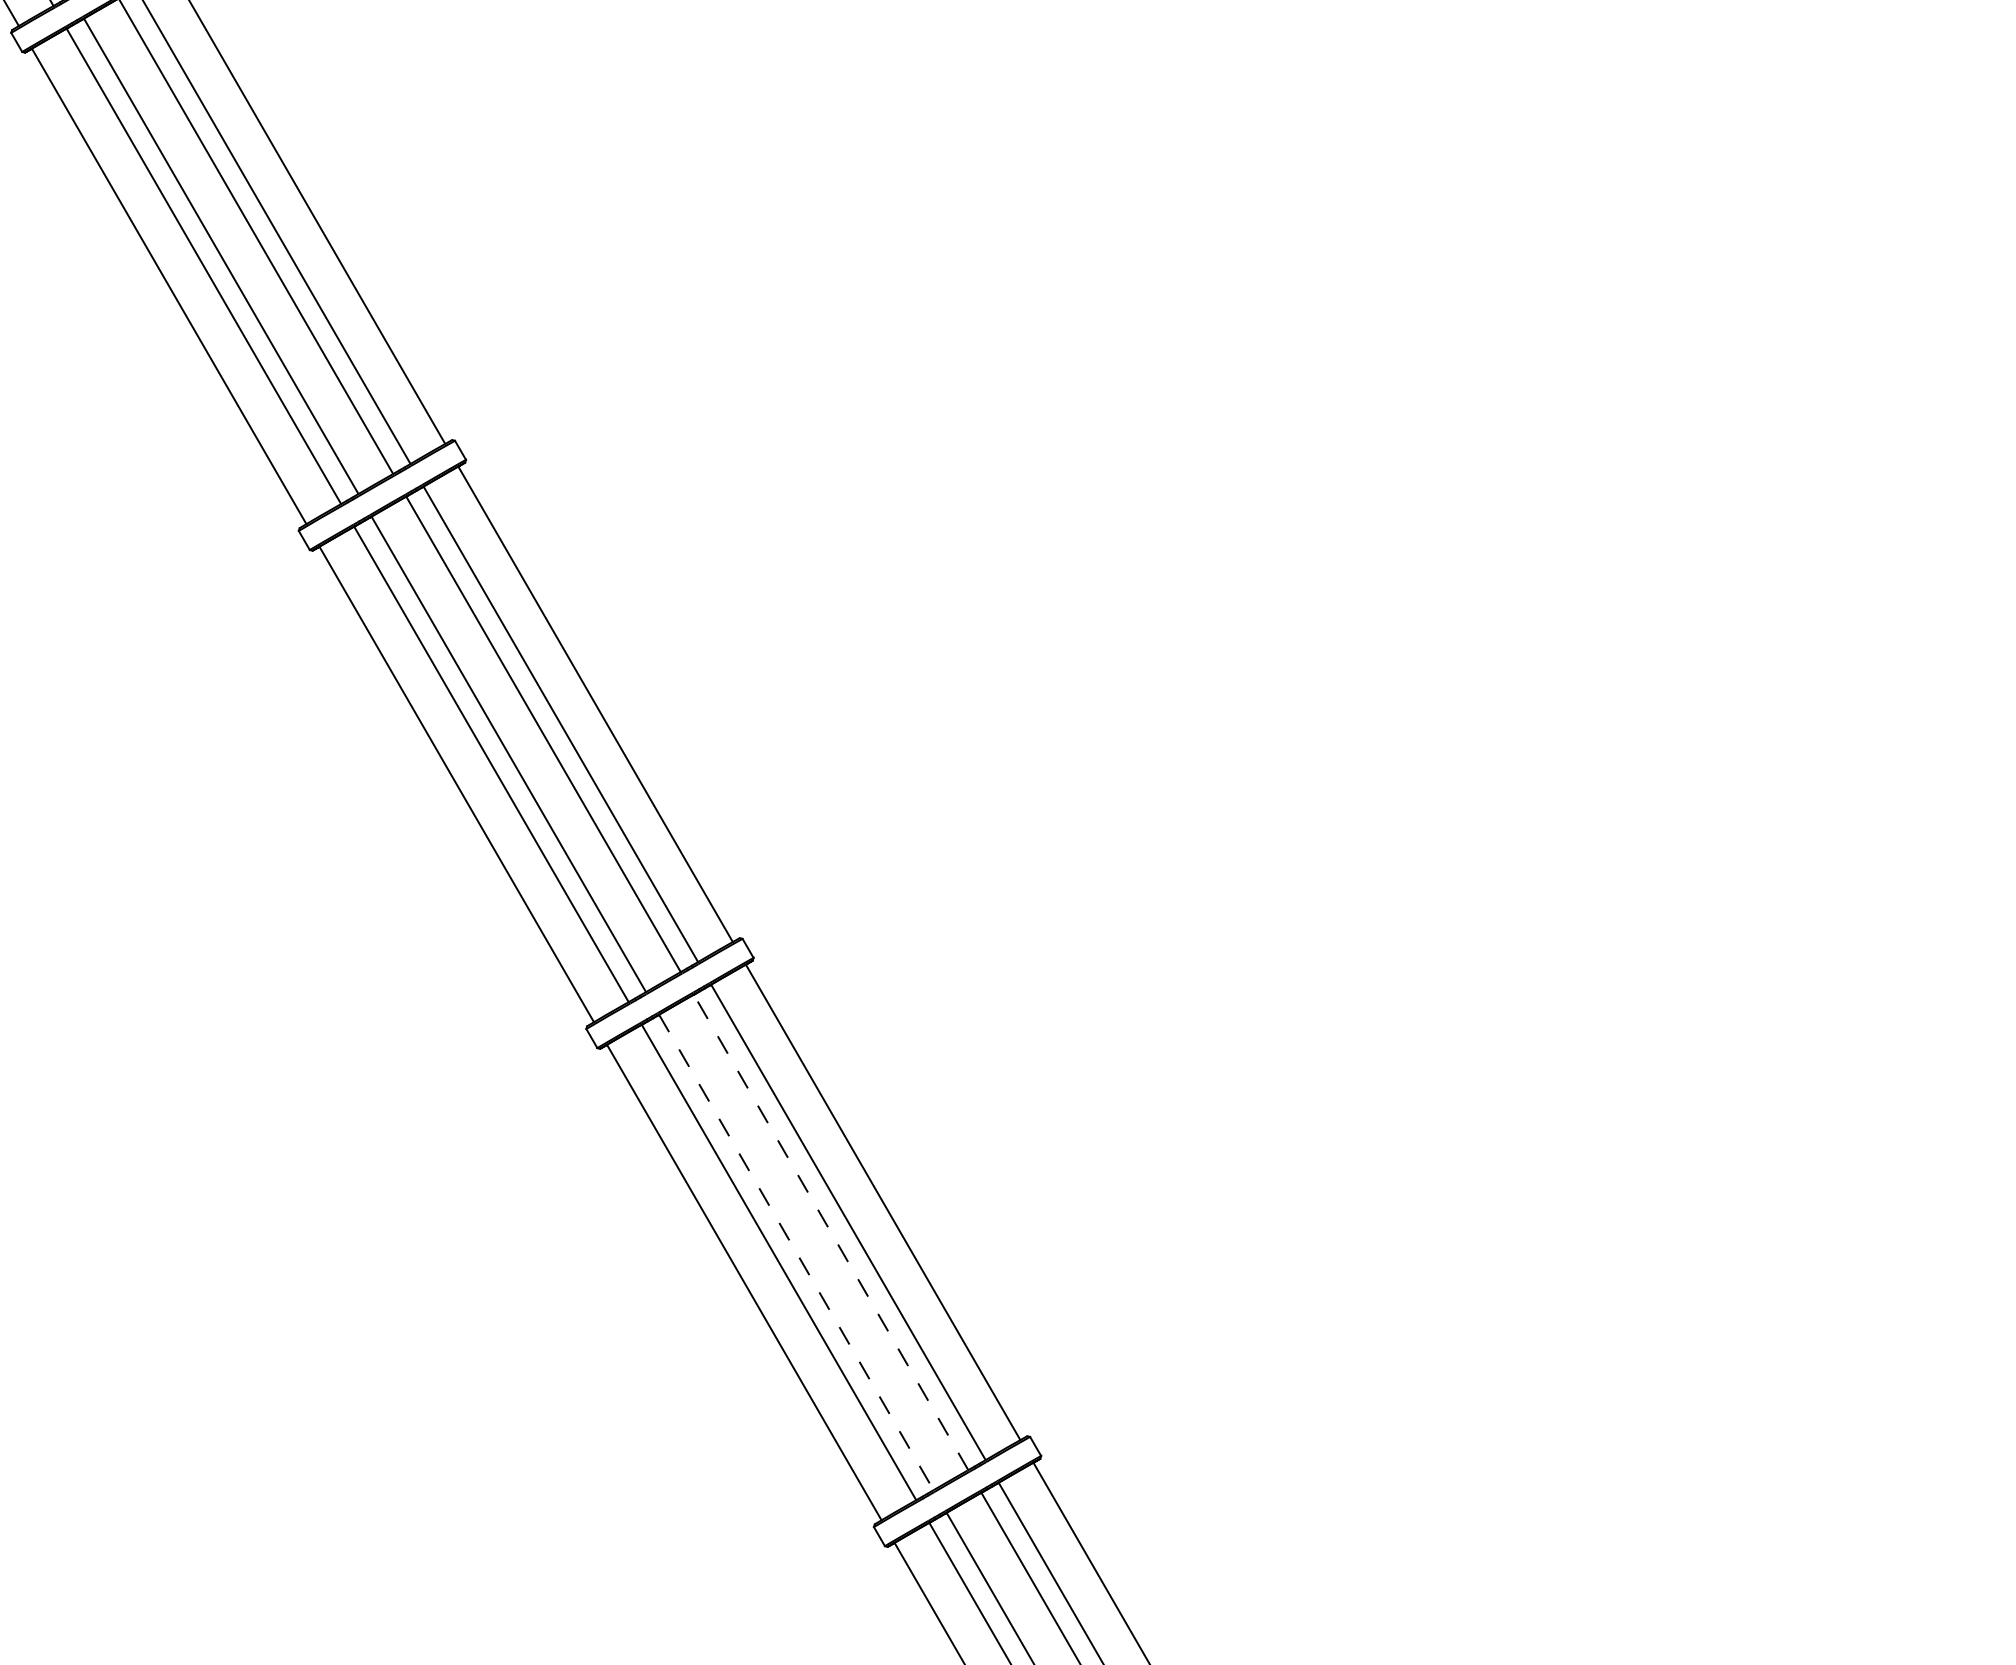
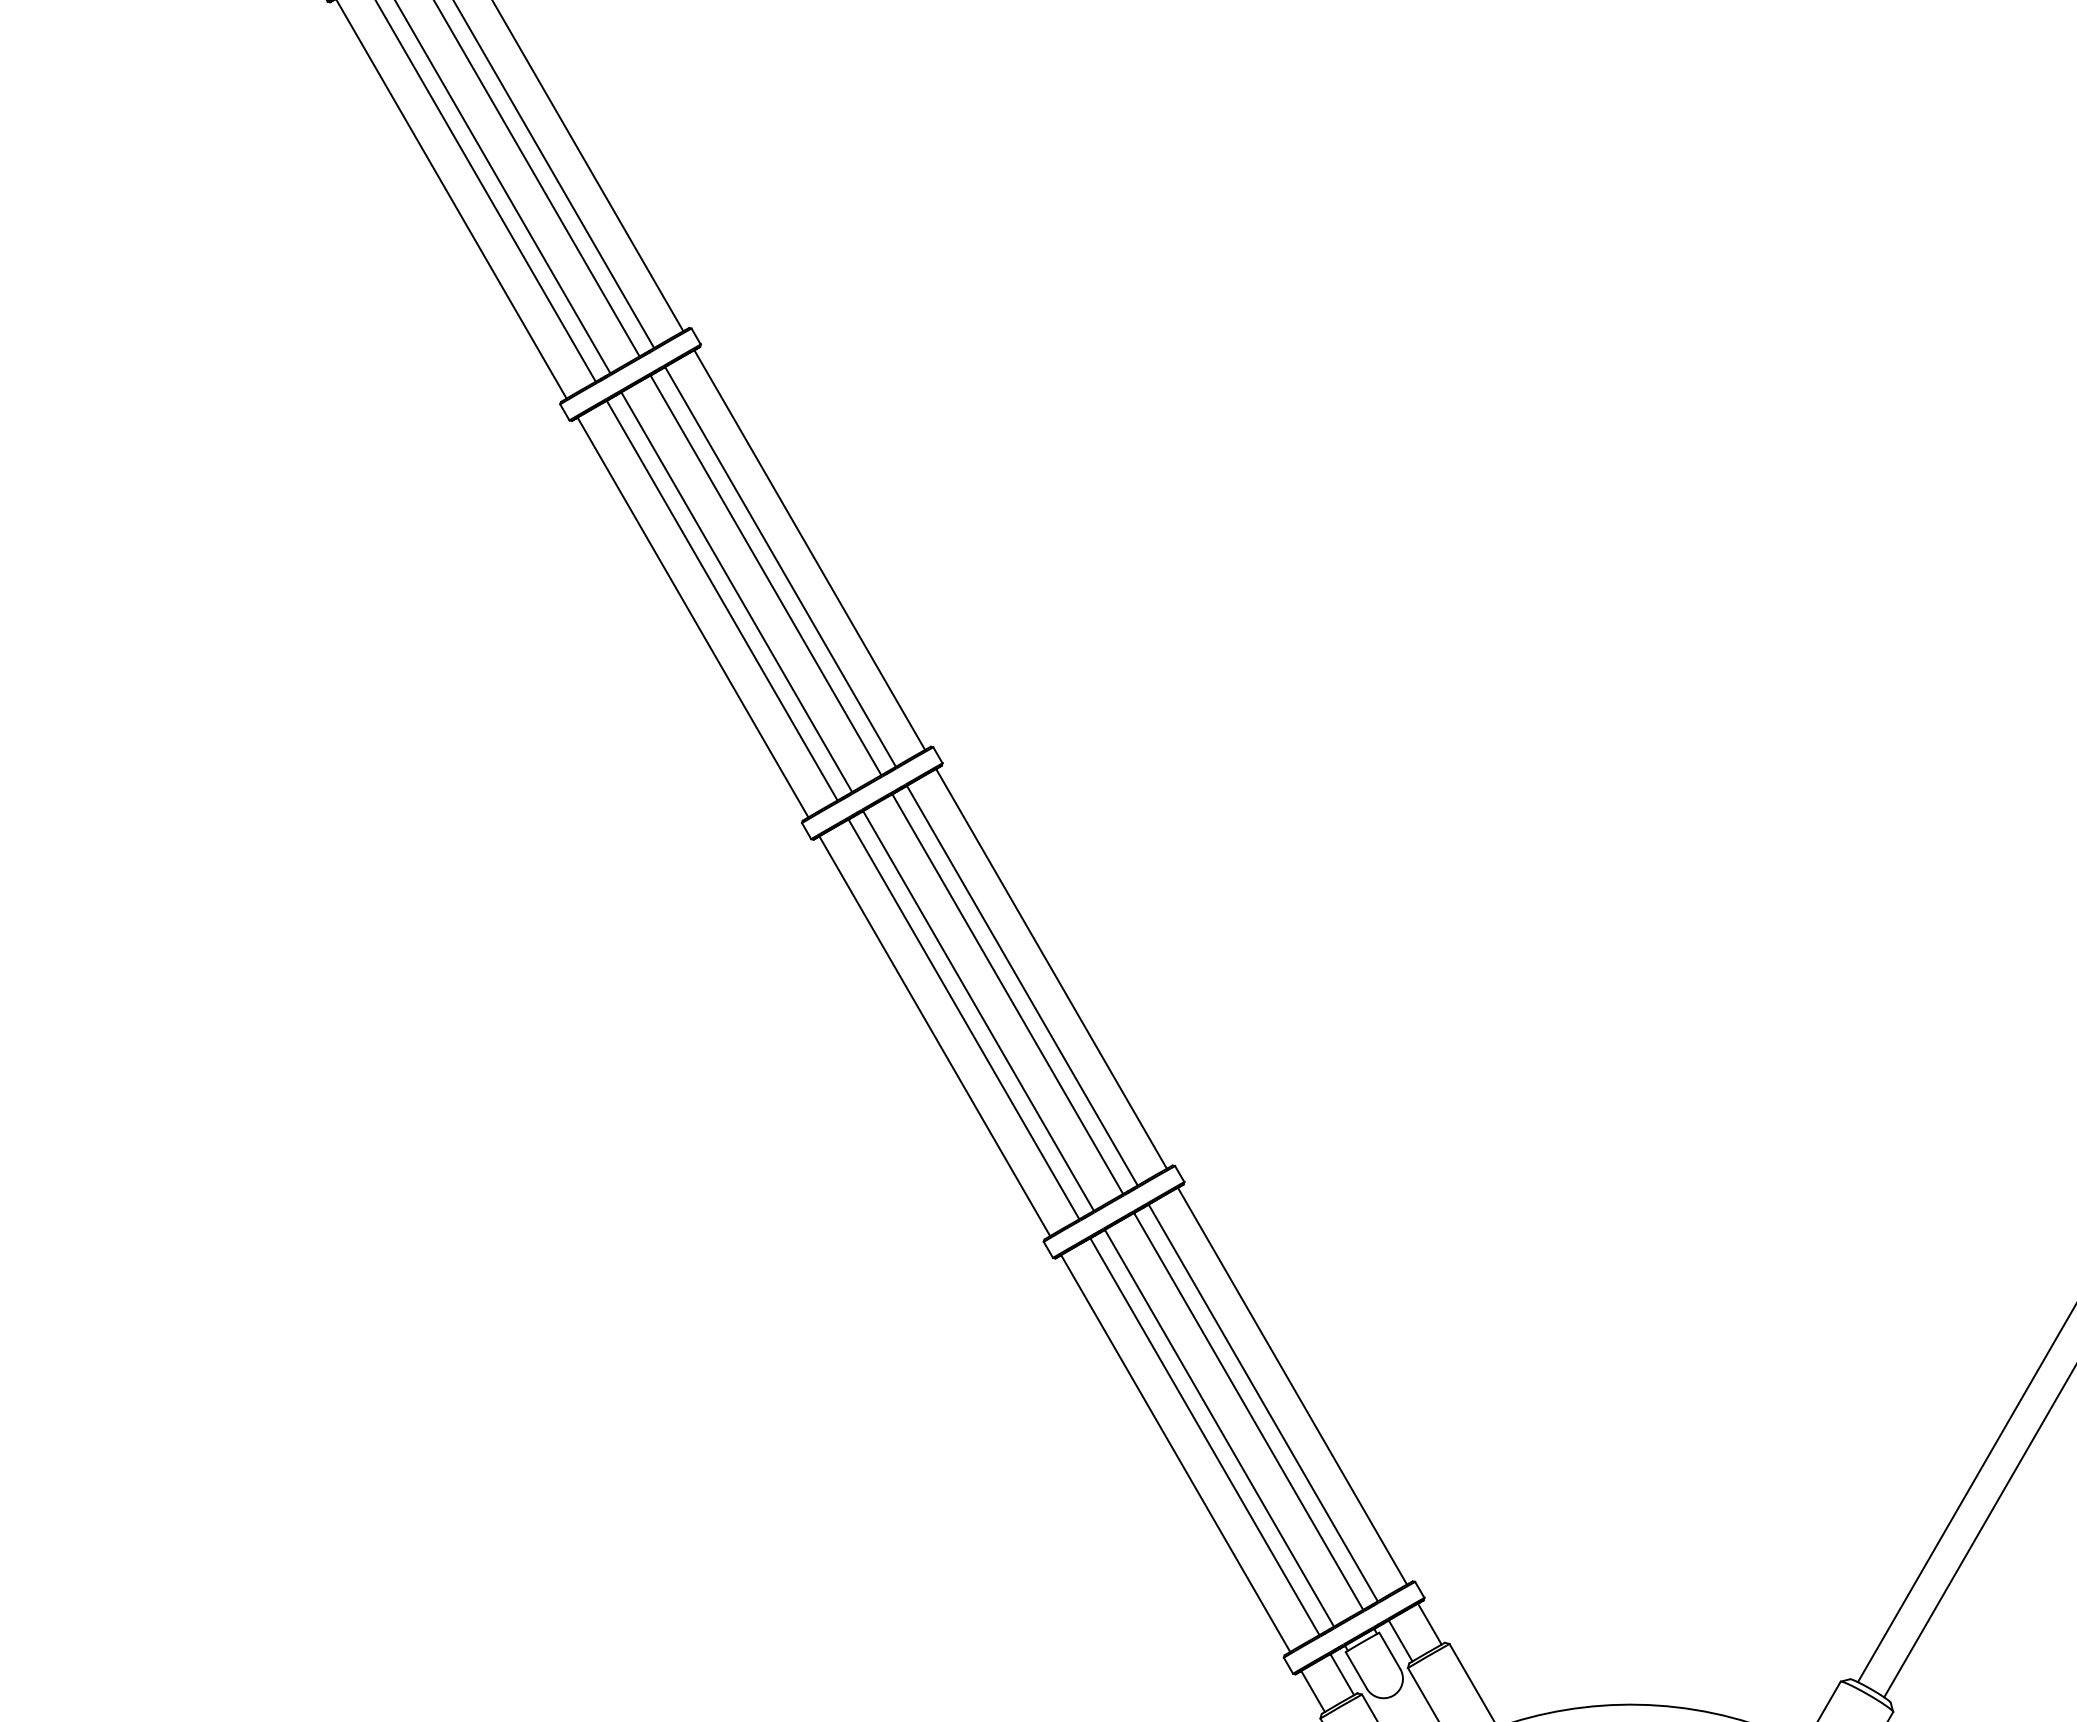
line: (830, 1232) -> (1007, 994), dashed -> solid
line: (796, 1251) -> (978, 1010), dashed -> solid

